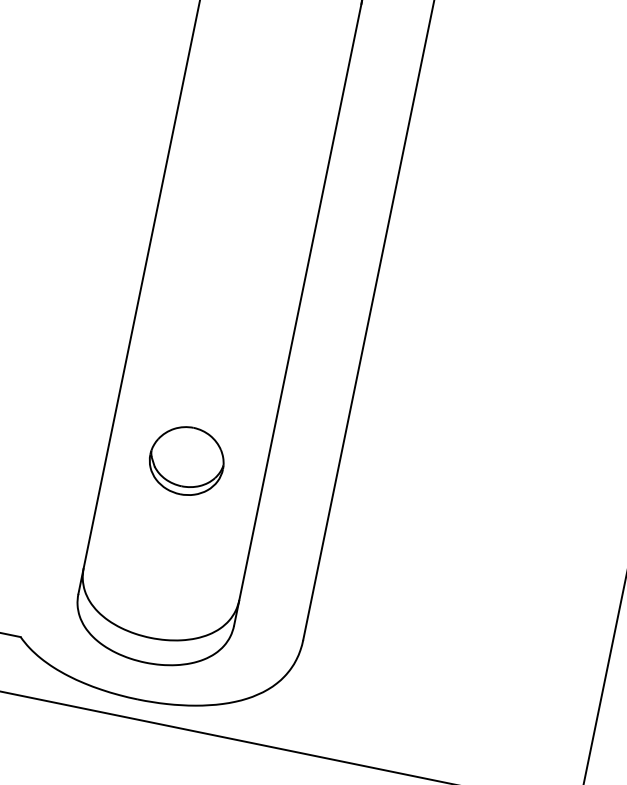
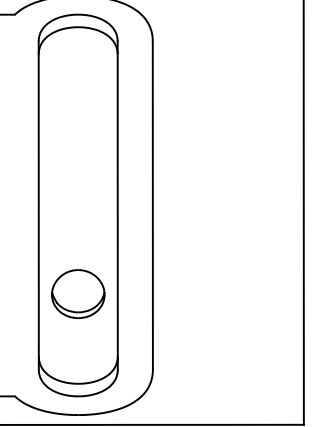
part: (187, 459) -> (78, 293), size x1.43

